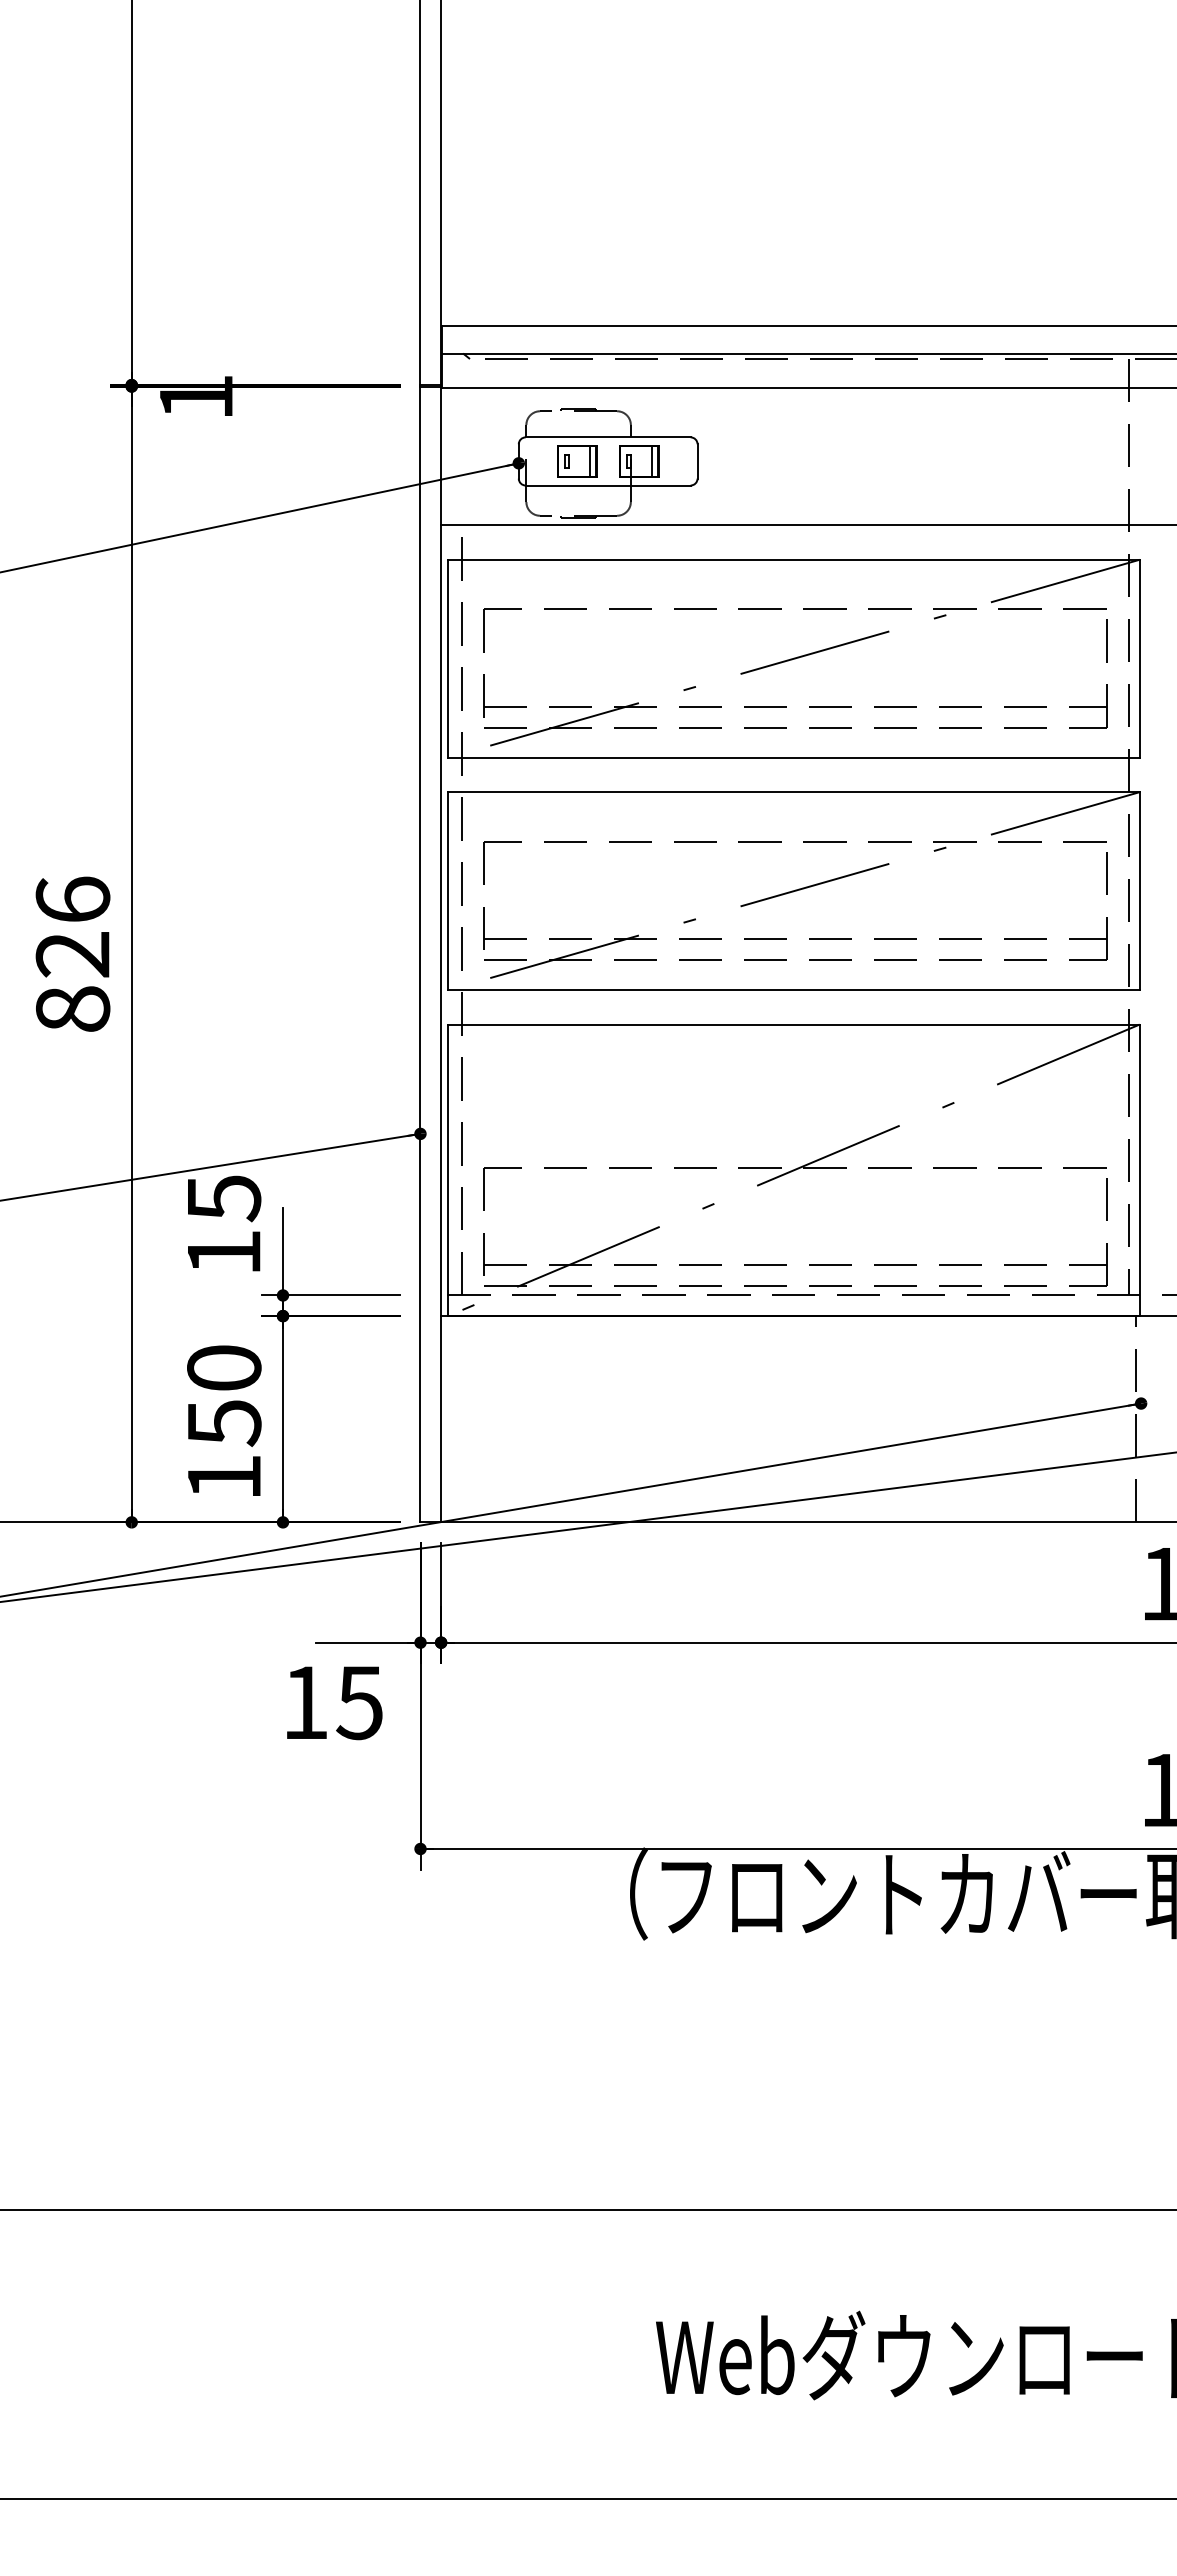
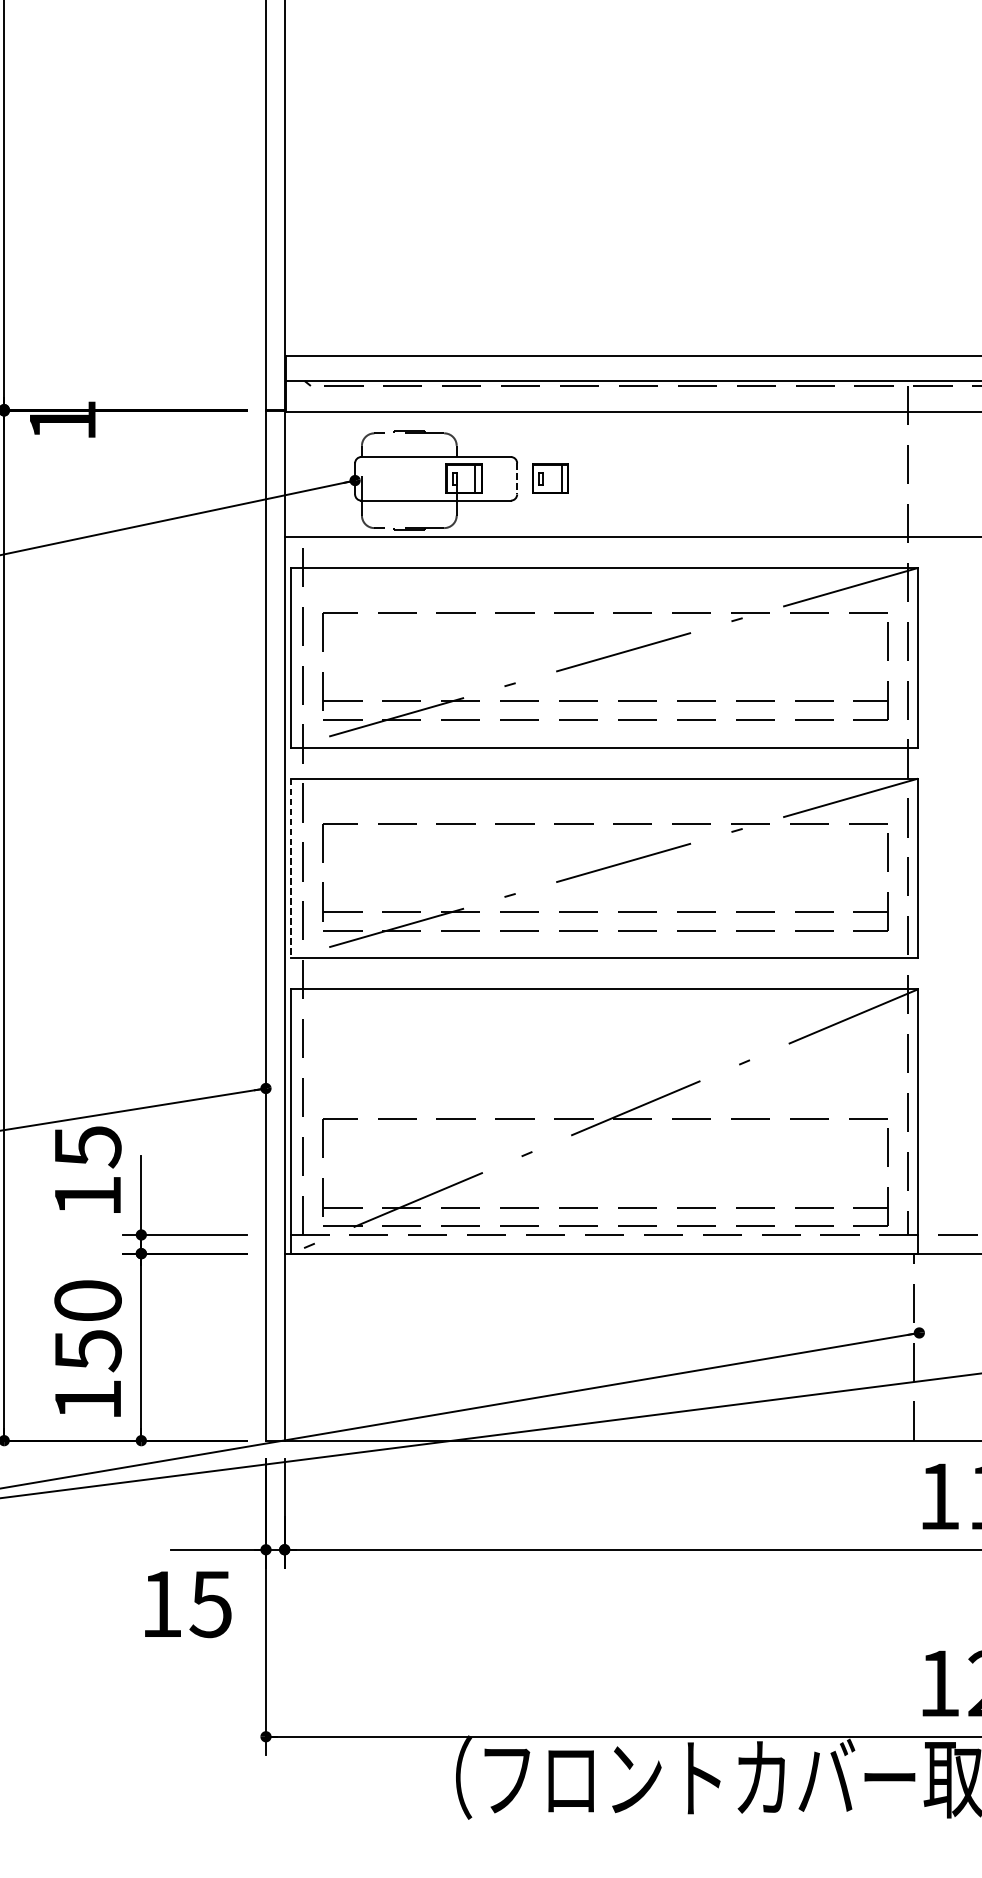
part: (577, 461) -> (550, 478), moved
line: (697, 461) -> (517, 478), solid -> dashed
line: (447, 891) -> (290, 868), solid -> dashed

